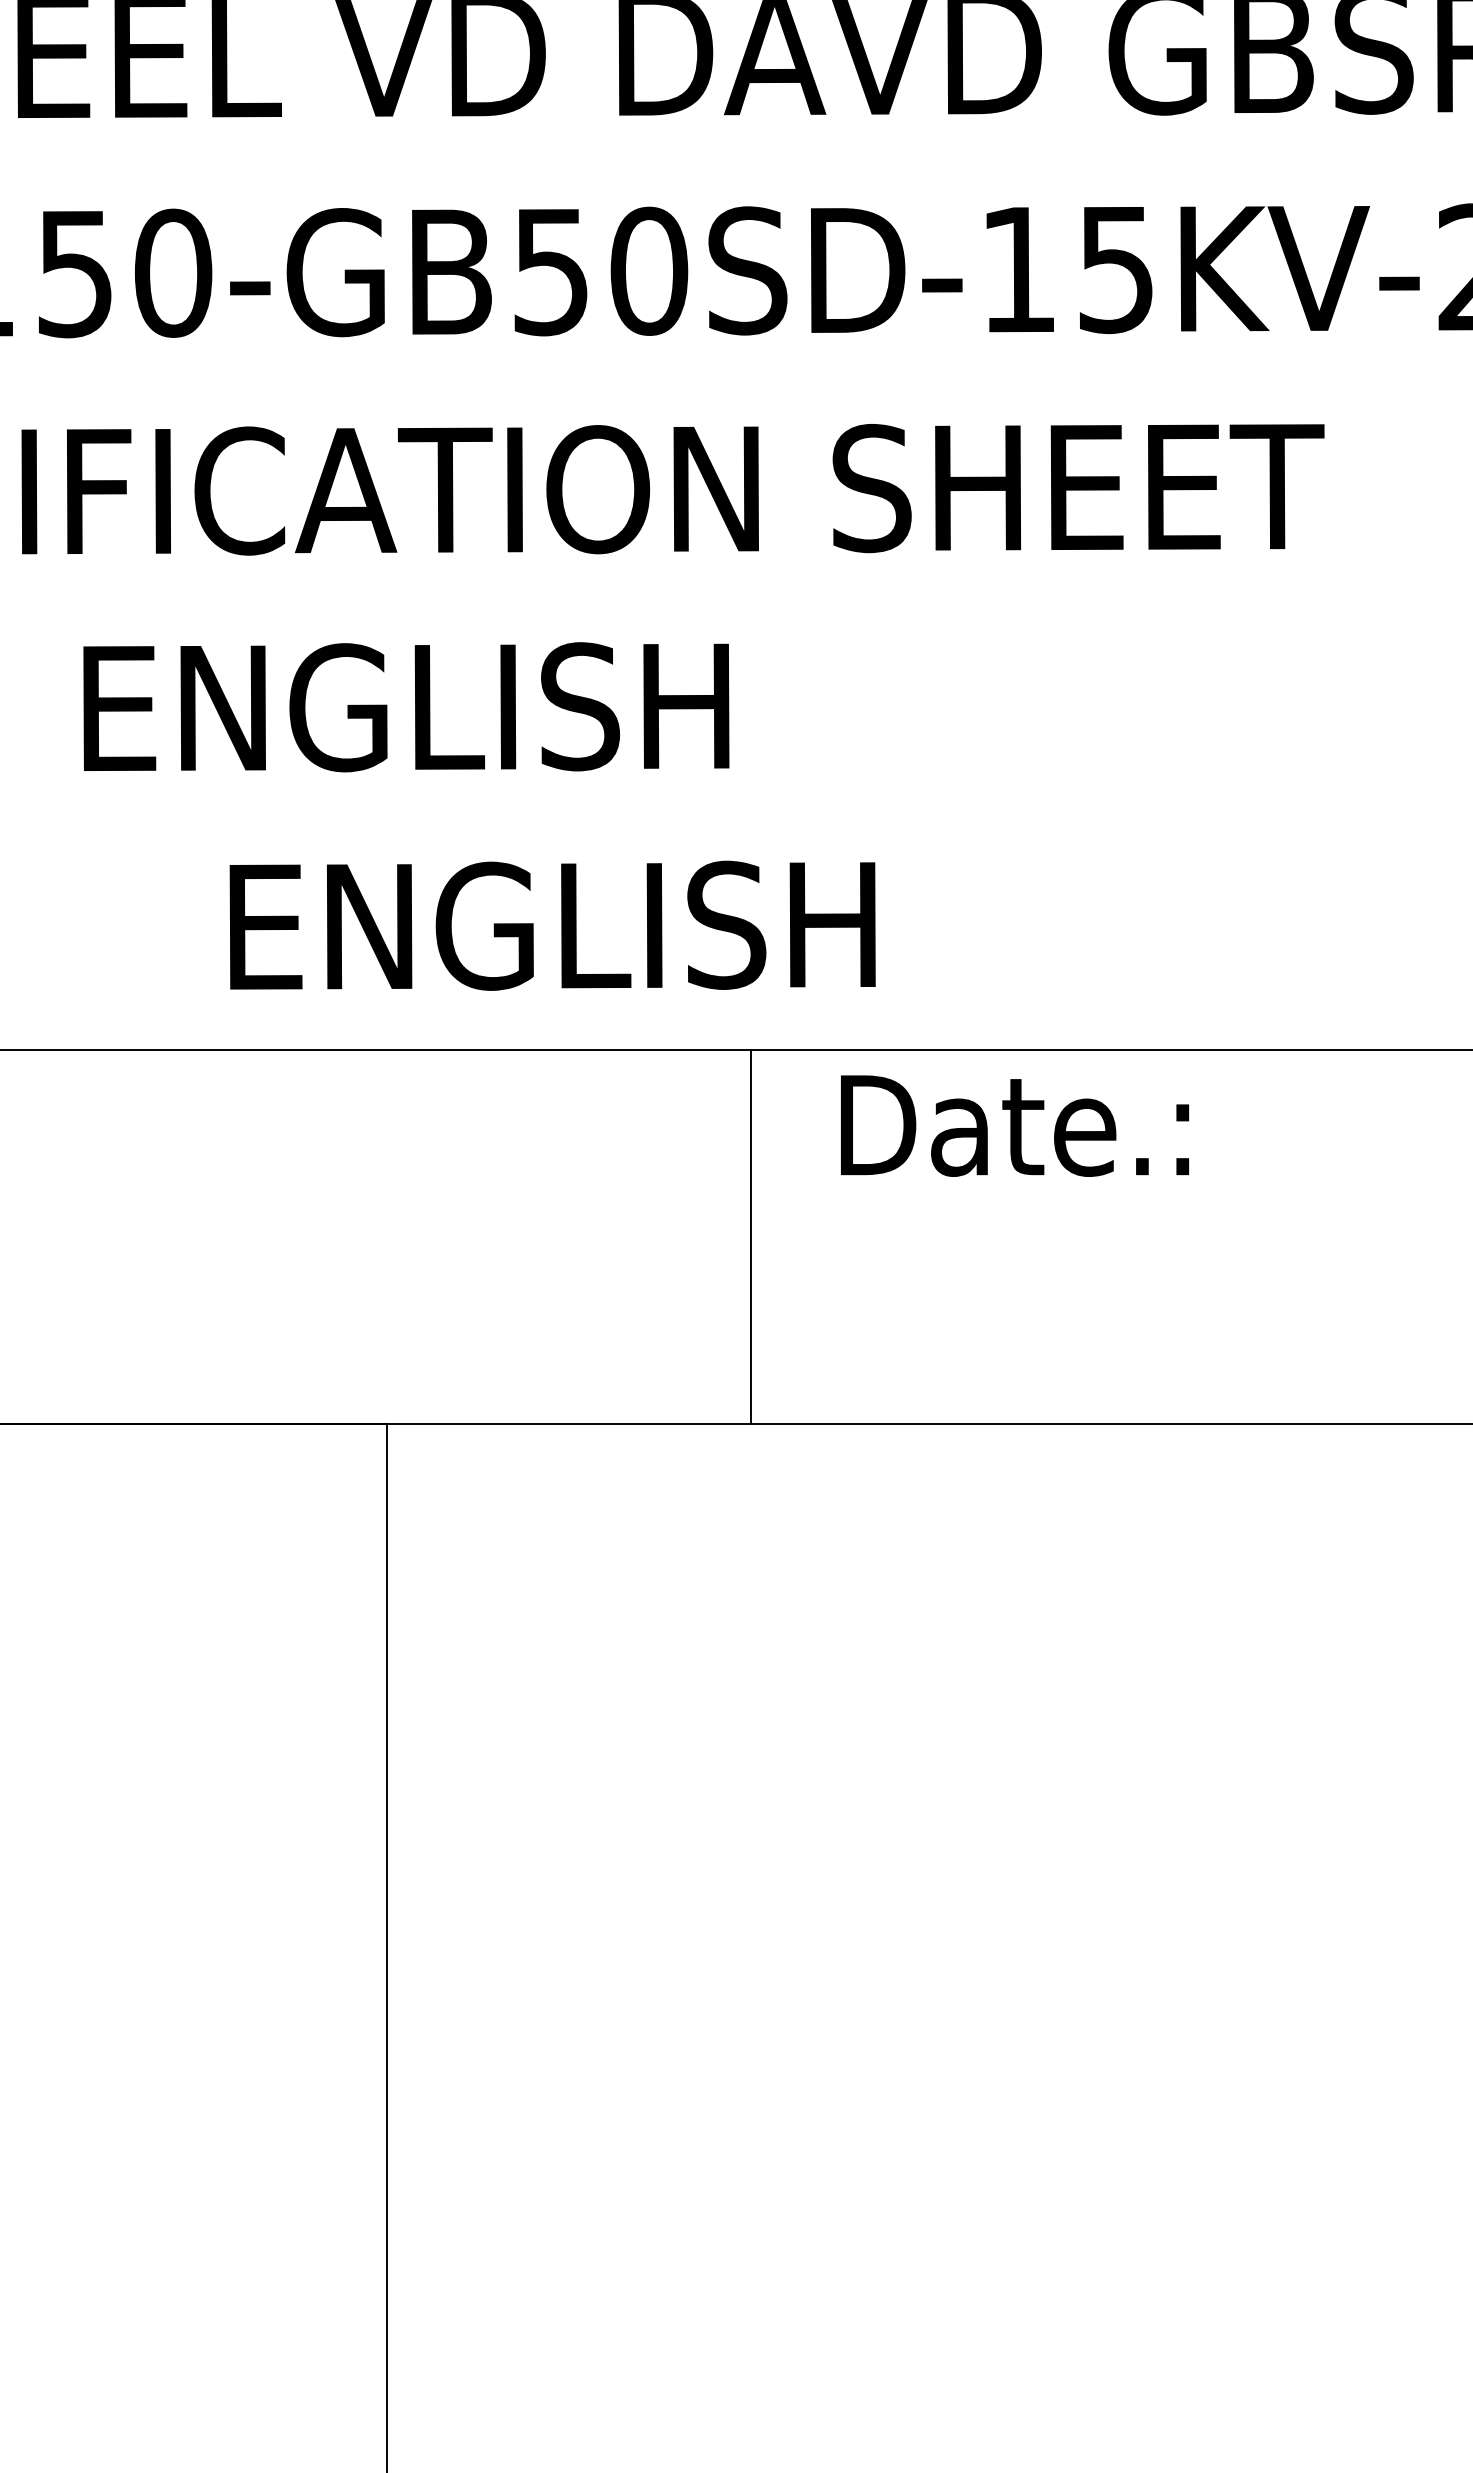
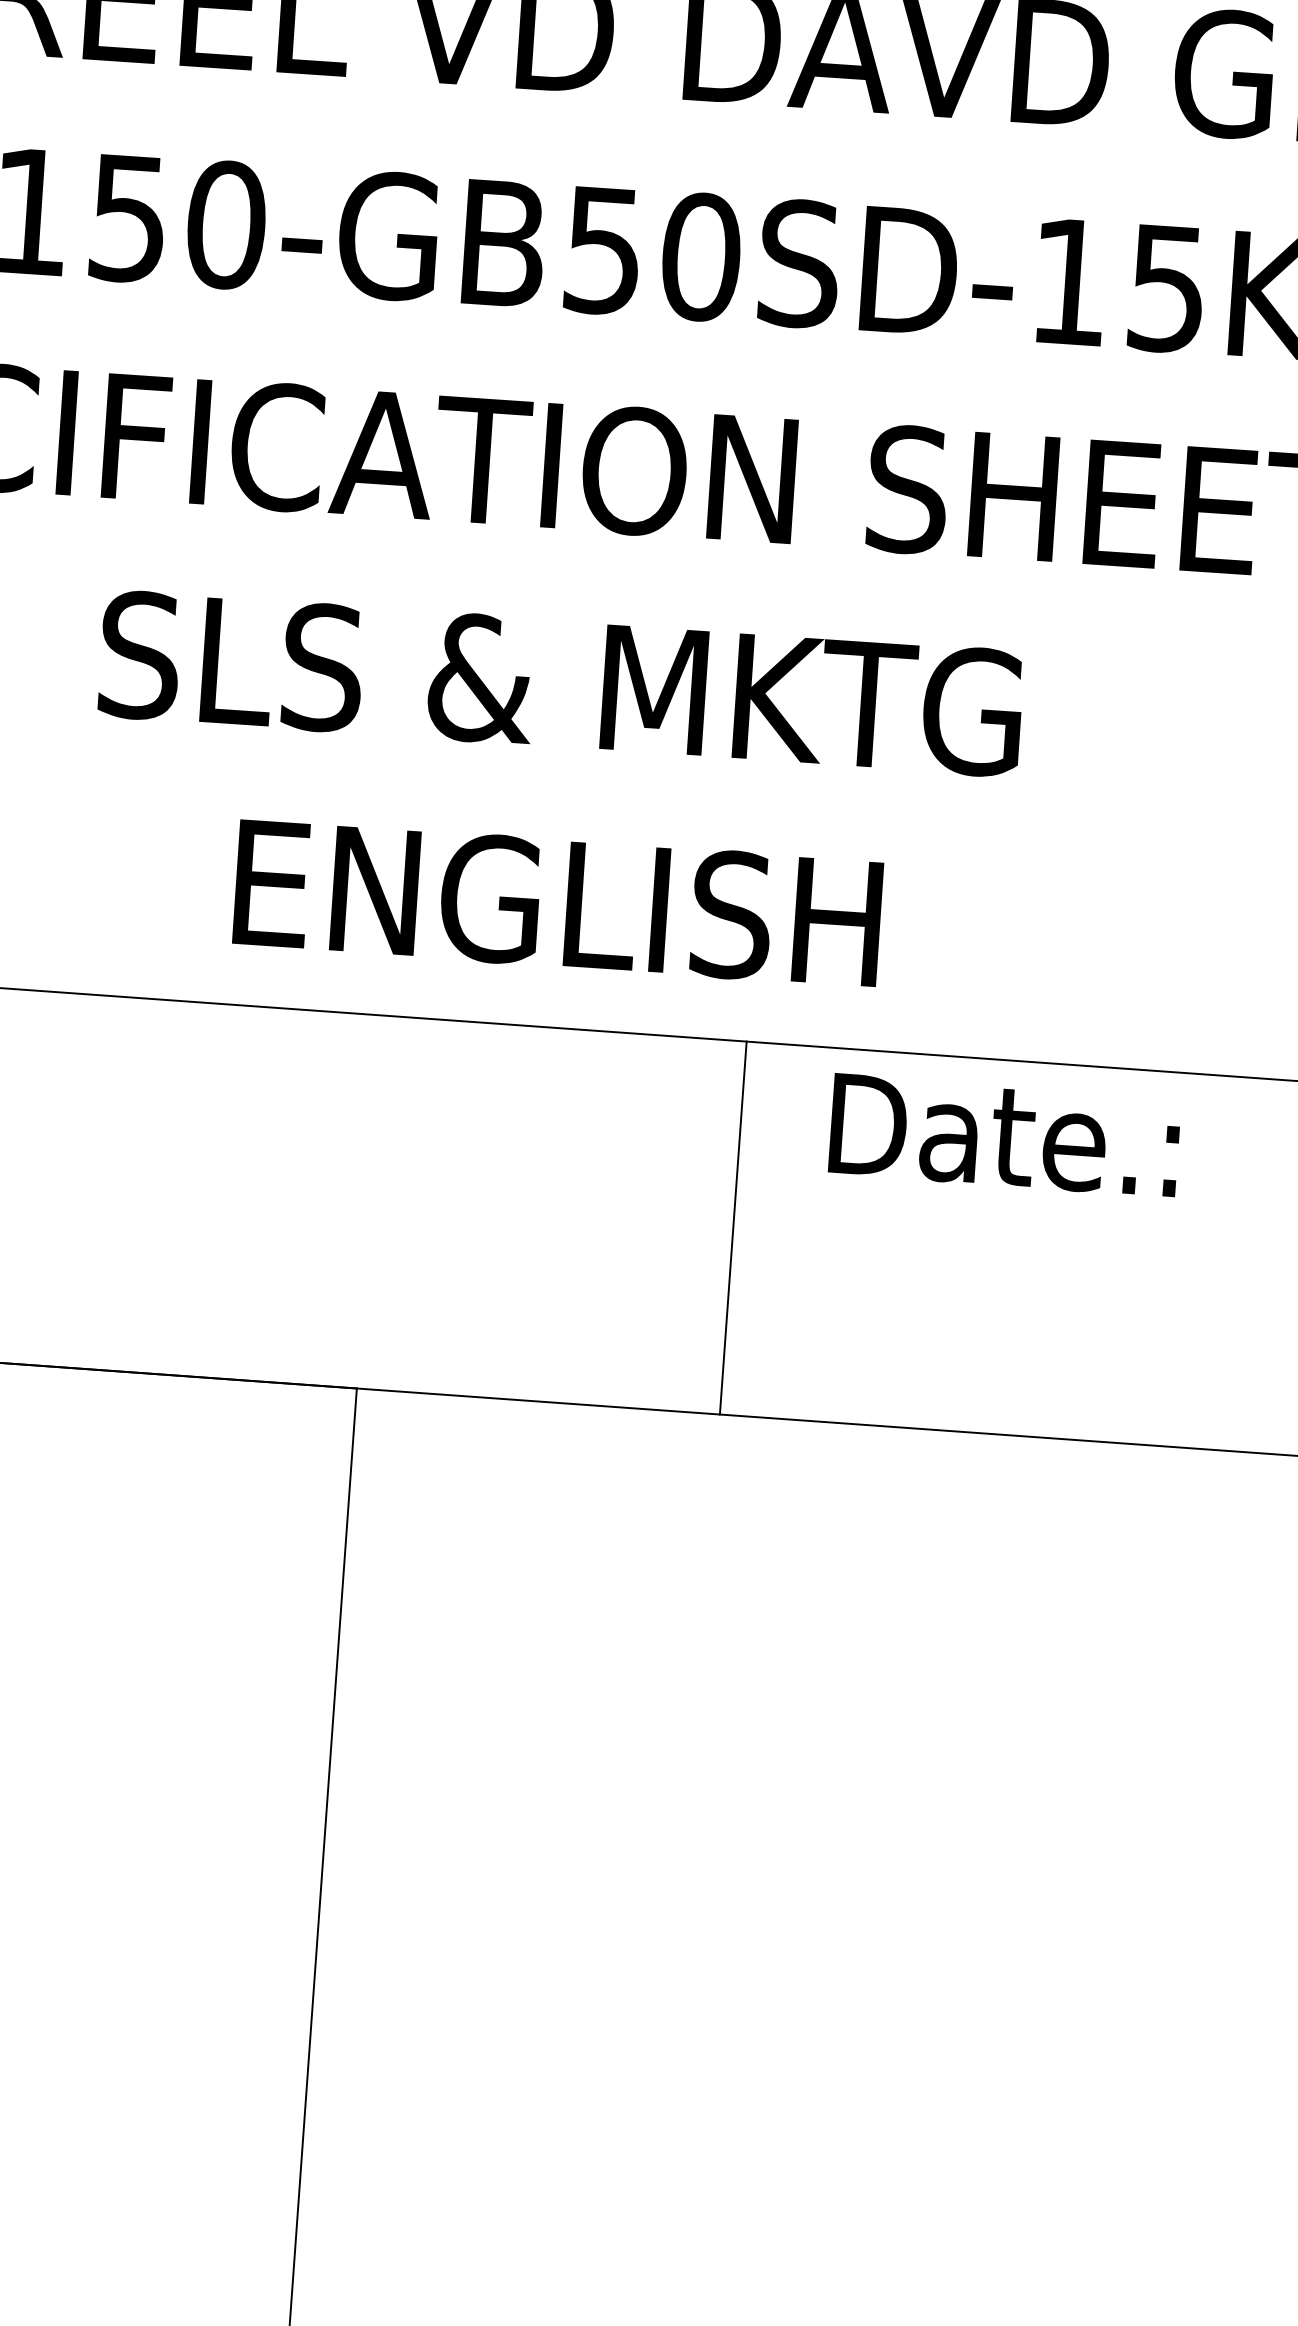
text: (539, 706) -> (560, 683), ENGLISH -> SLS & MKTG

